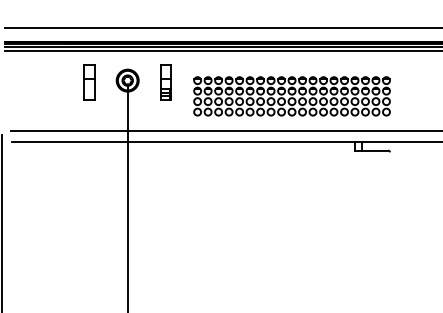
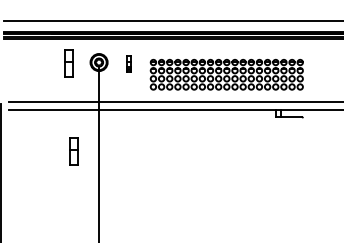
part: (165, 81) -> (128, 63), size x0.6
part: (94, 195) -> (73, 151), added

